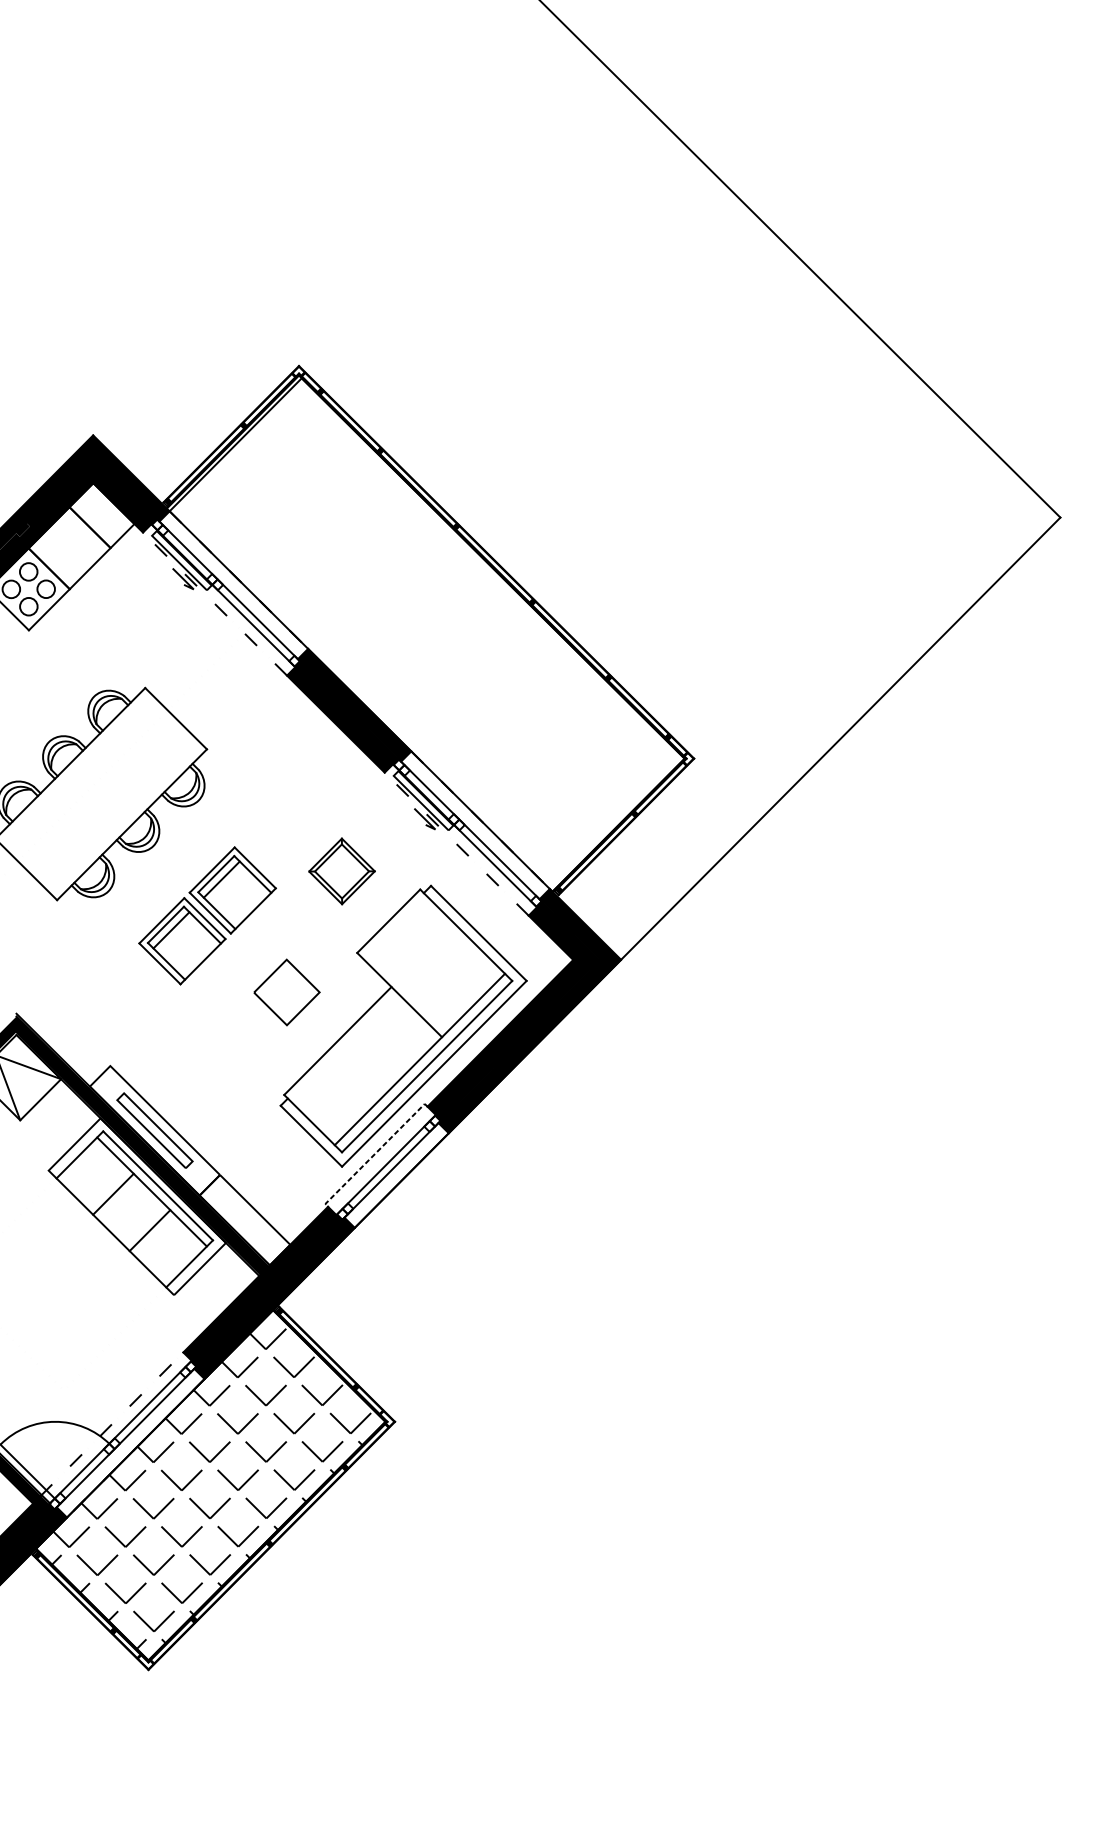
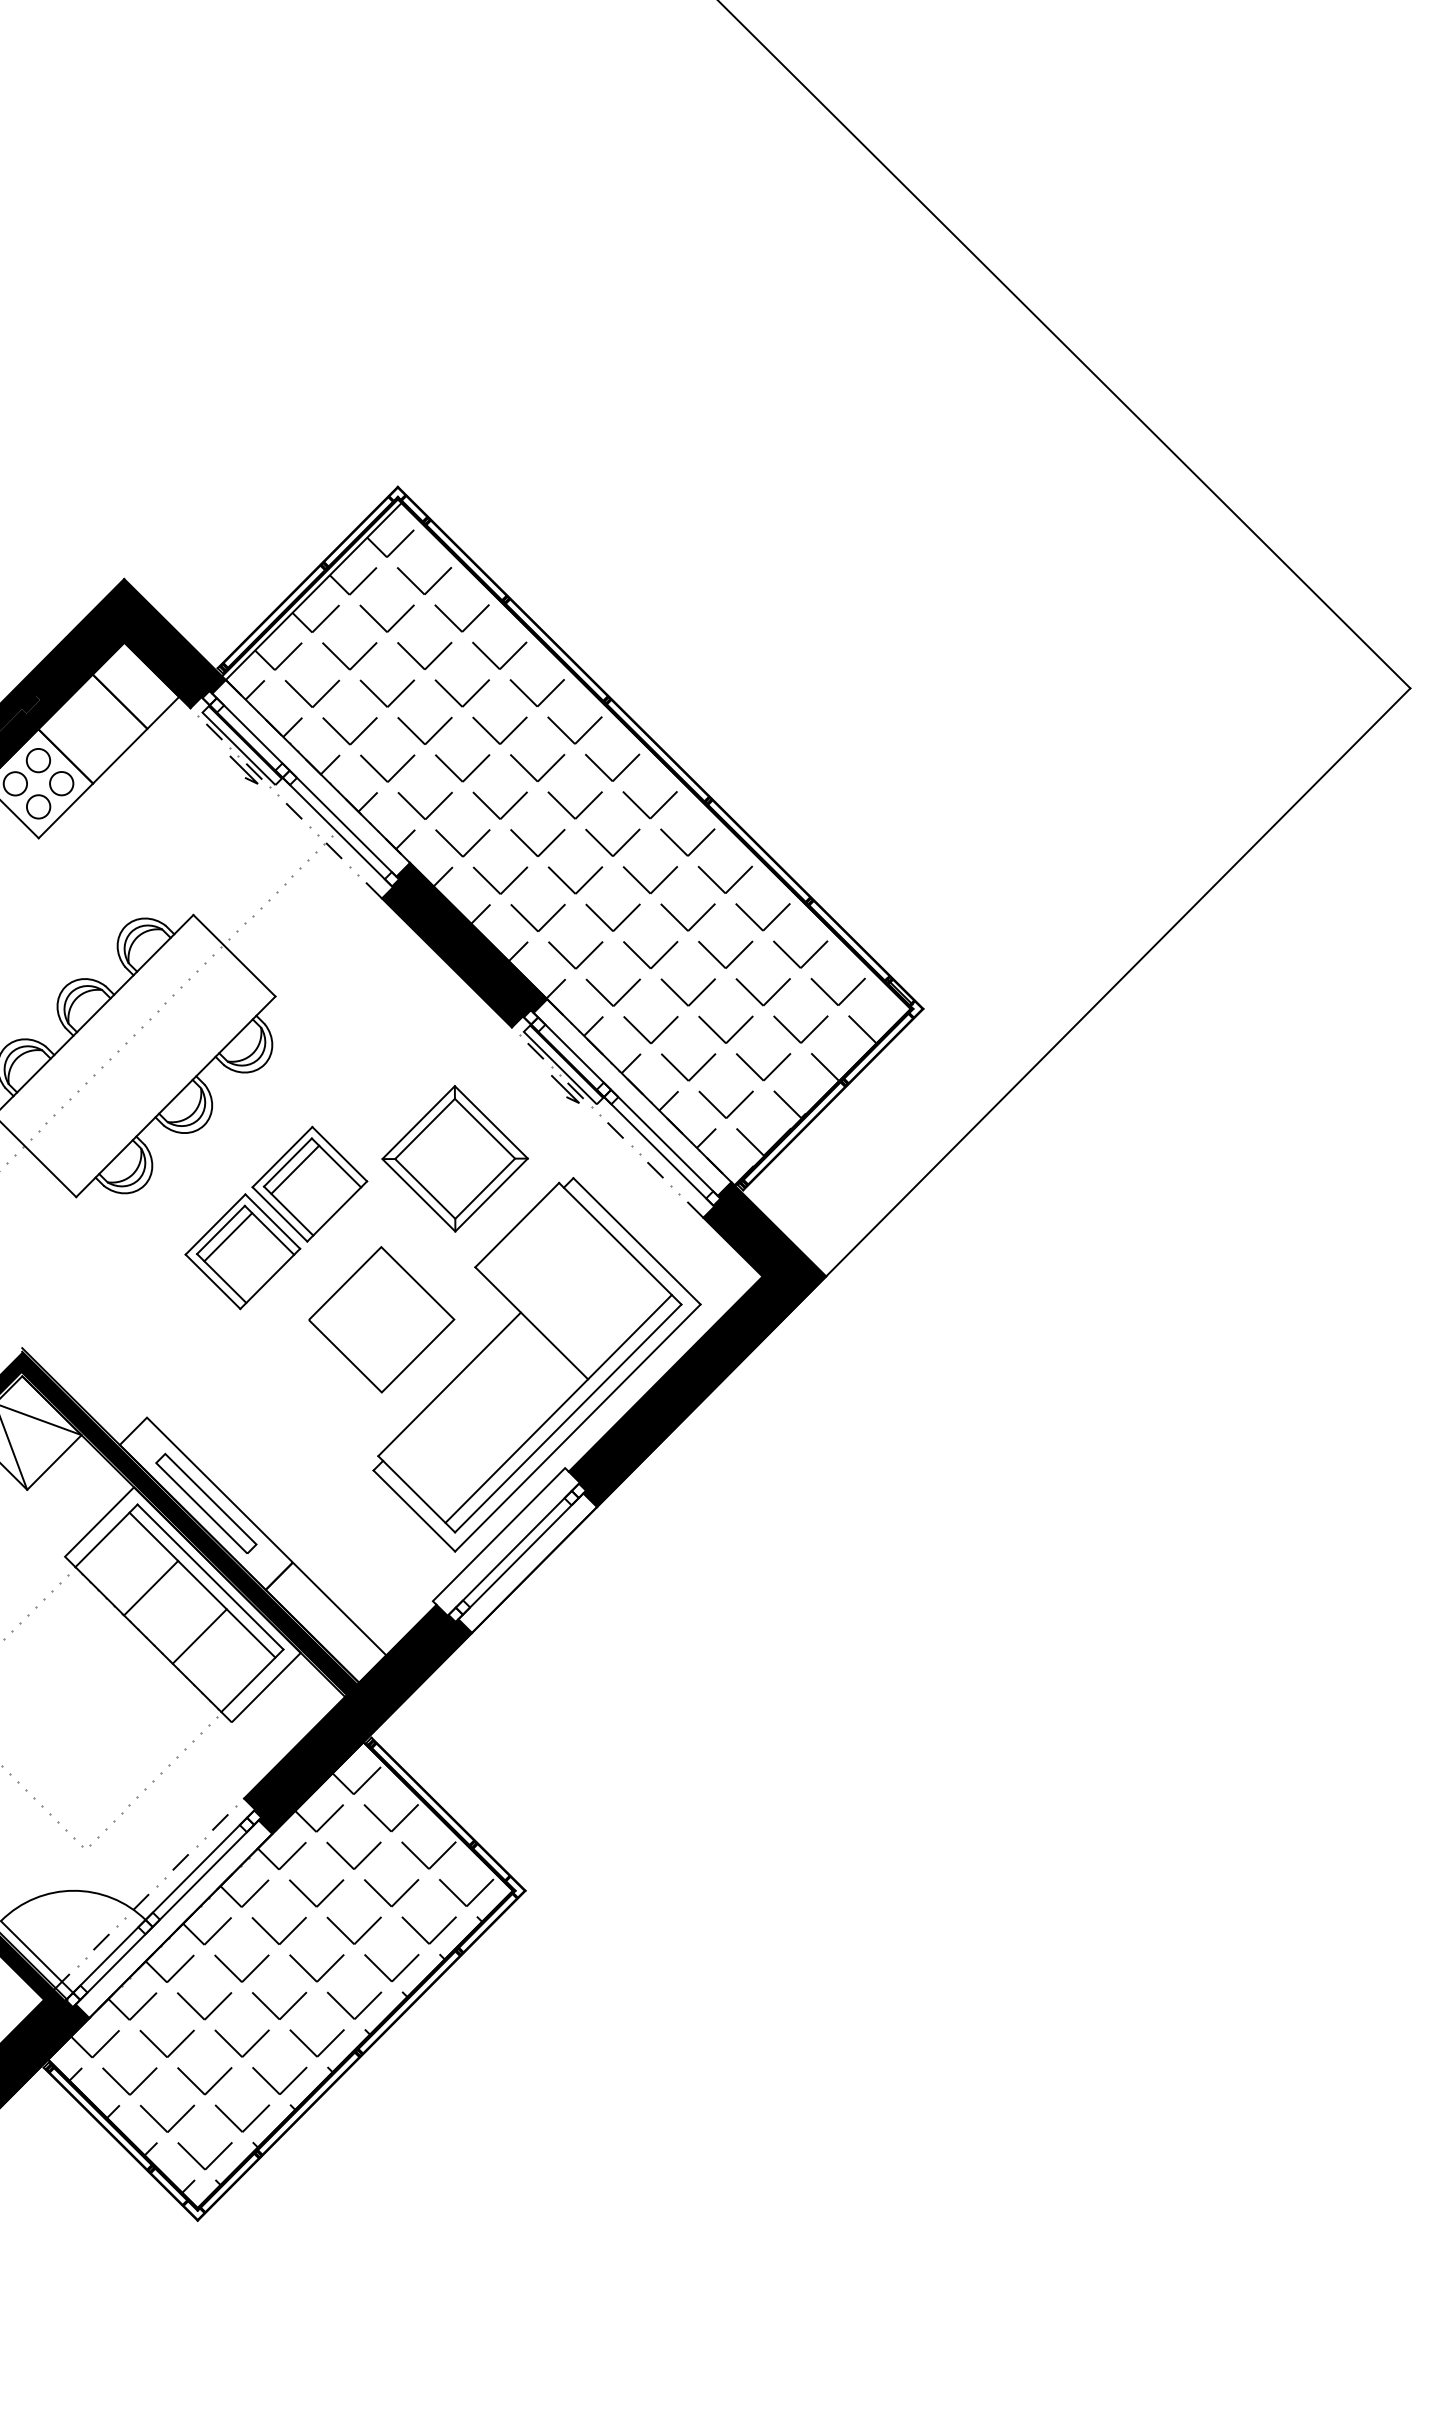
hatch: (435, 644) -> (579, 857), added
part: (341, 871) -> (454, 1158), size x1.67
part: (286, 992) -> (381, 1319), size x1.67
line: (375, 1153) -> (499, 1534), dashed -> solid

